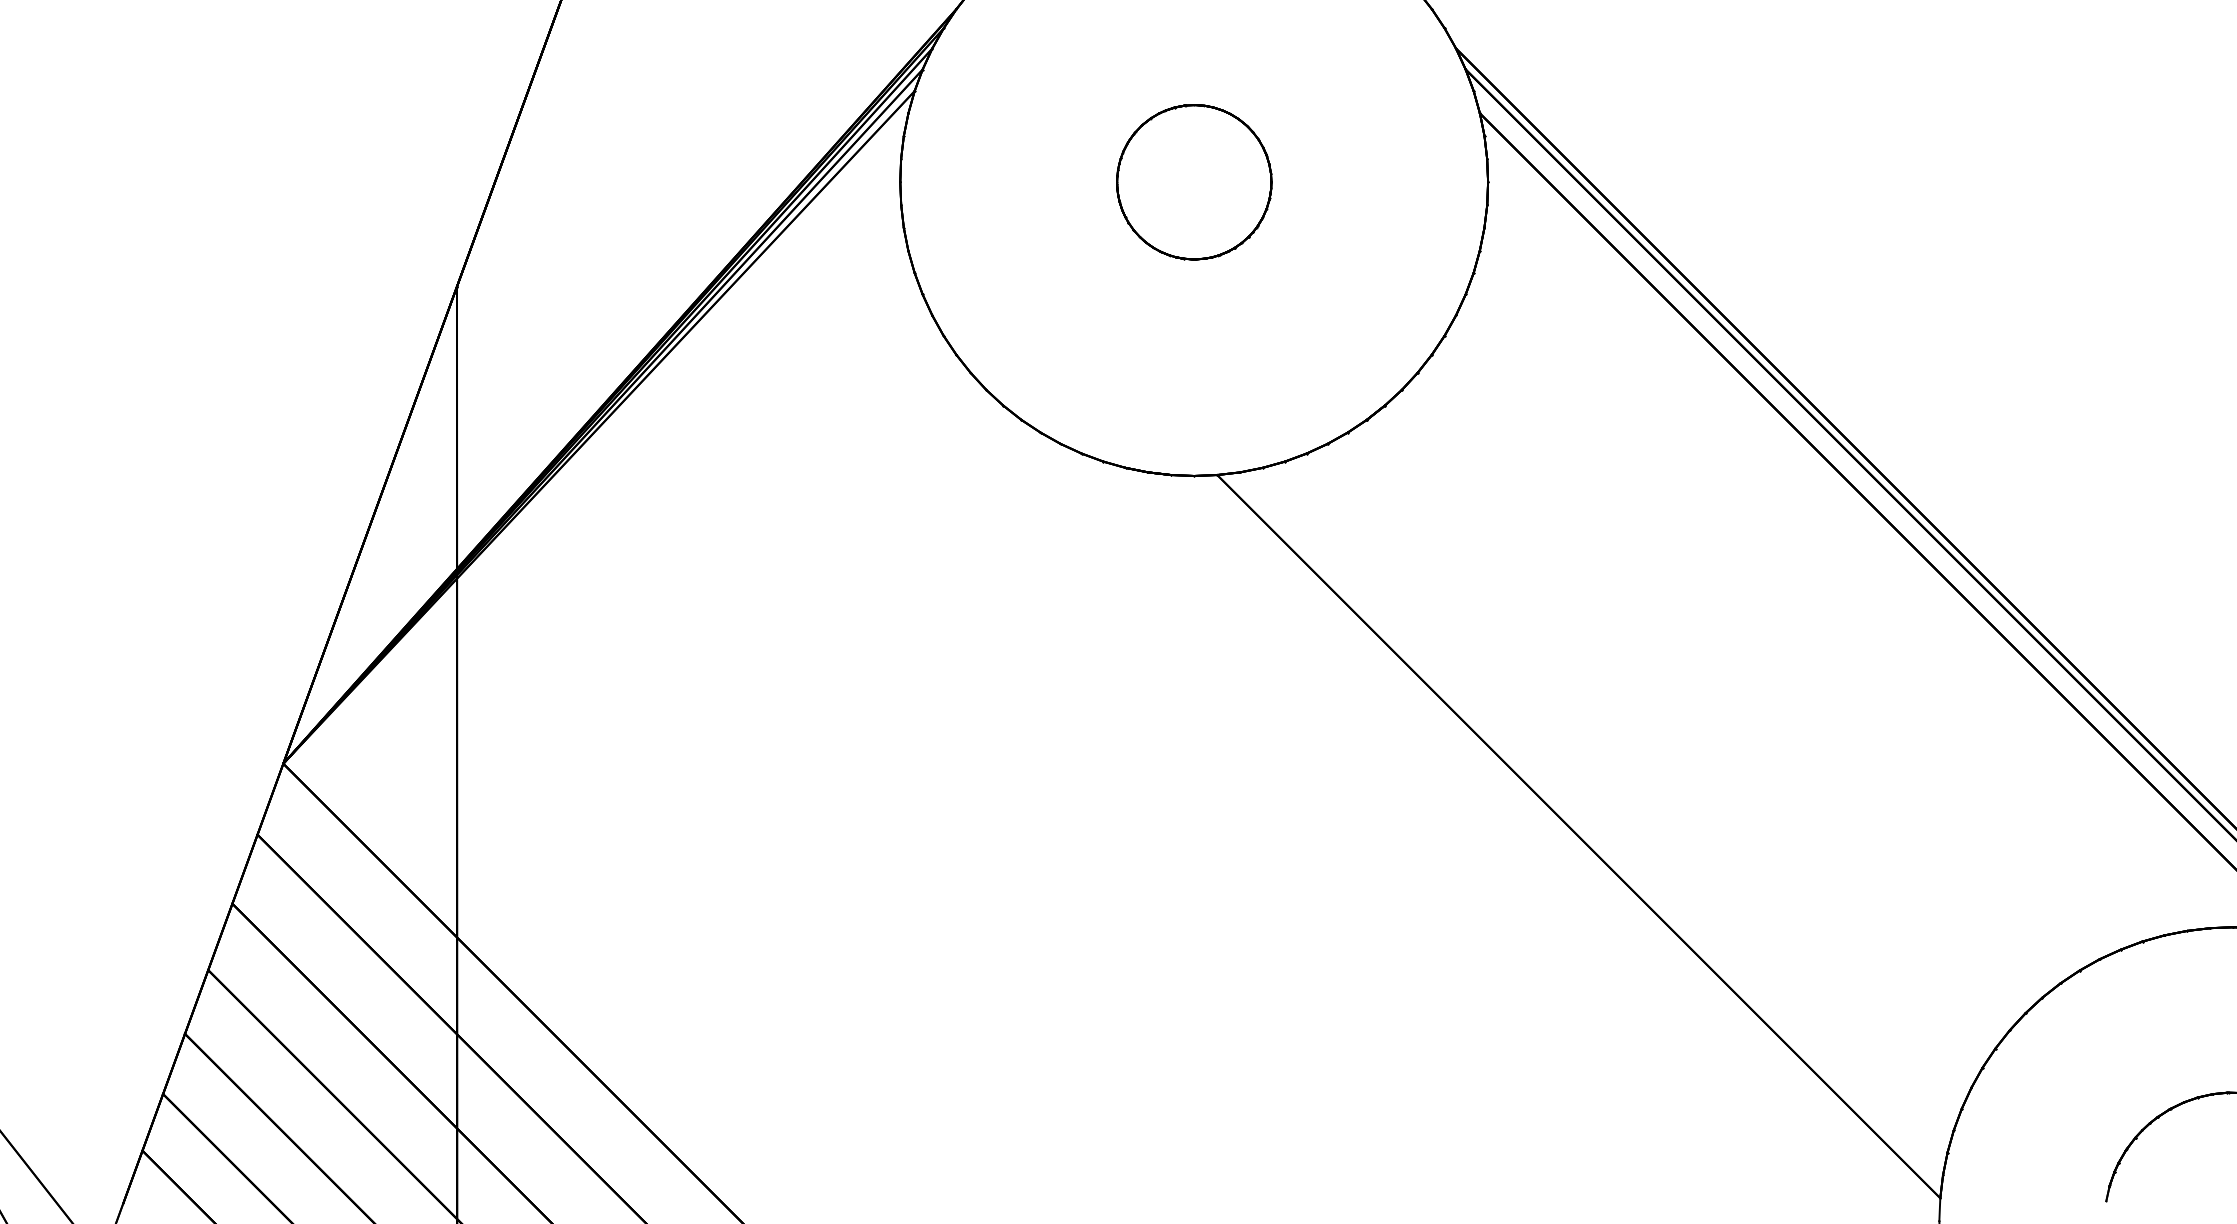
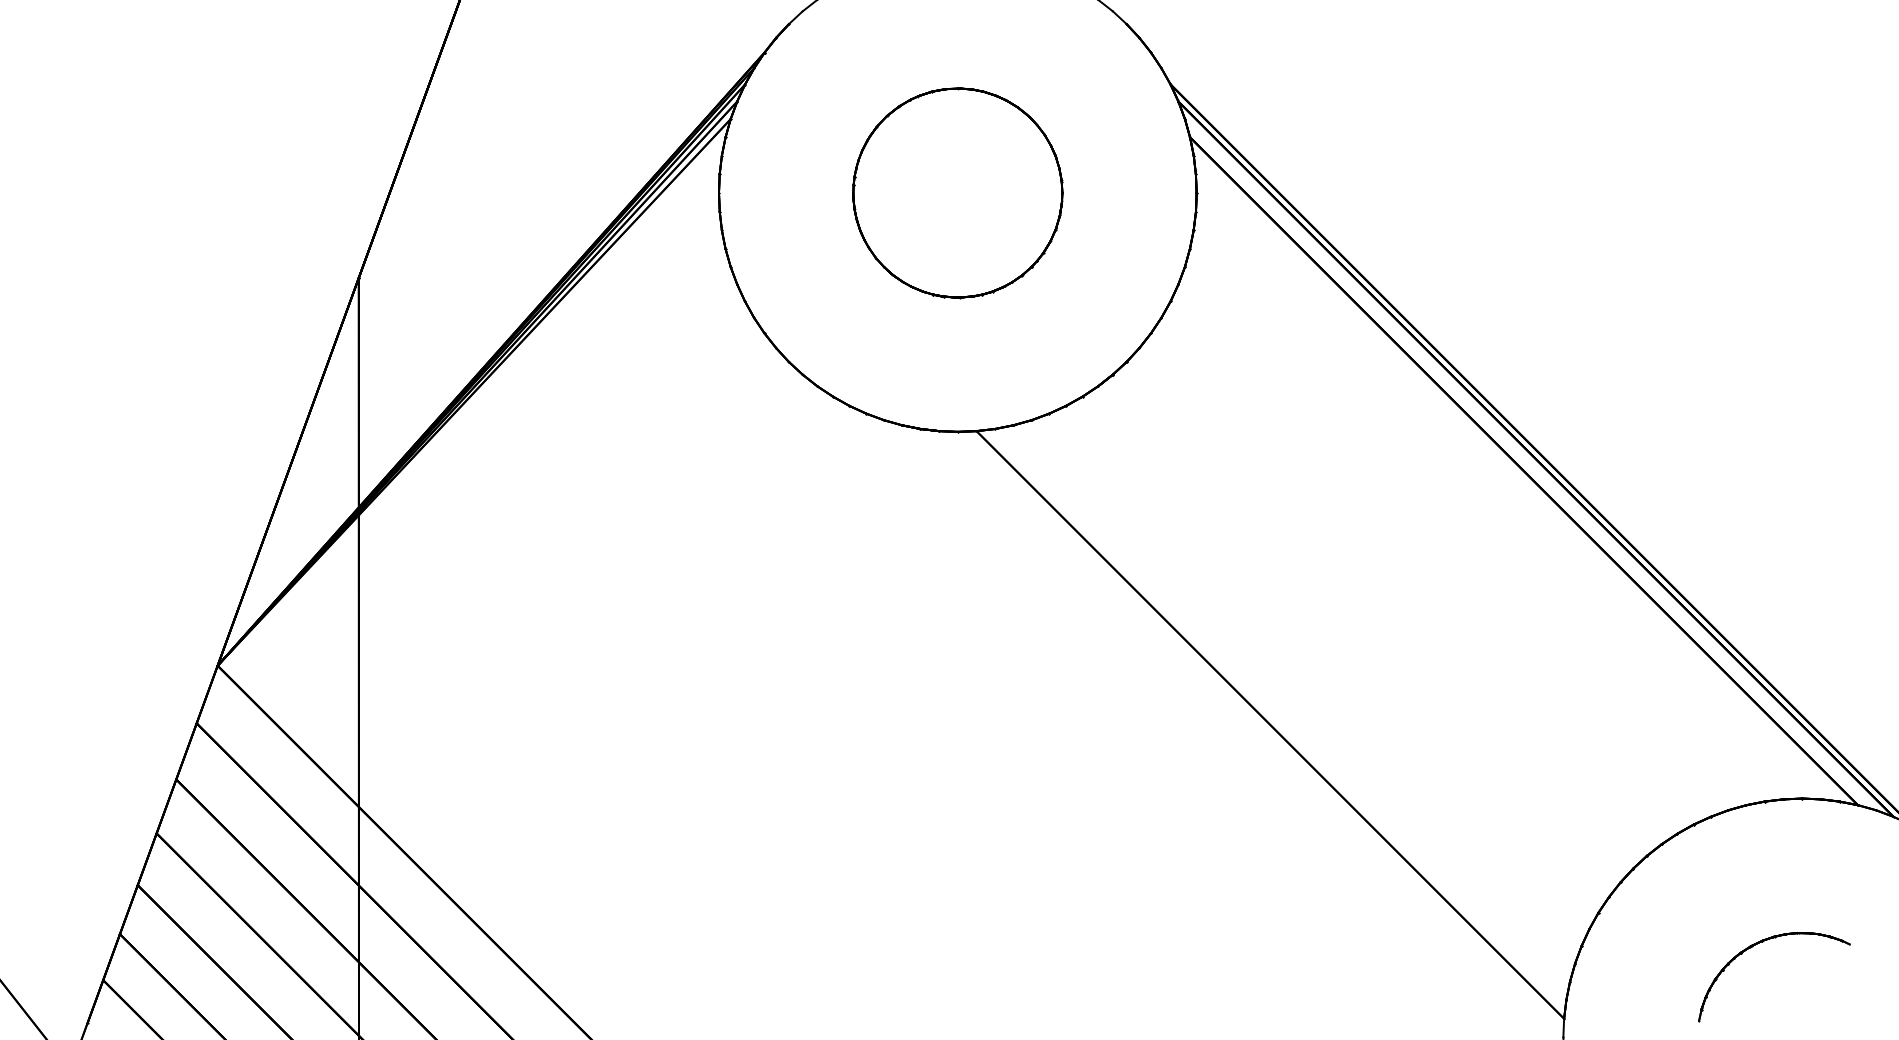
part: (1193, 182) -> (957, 193), size x1.67

